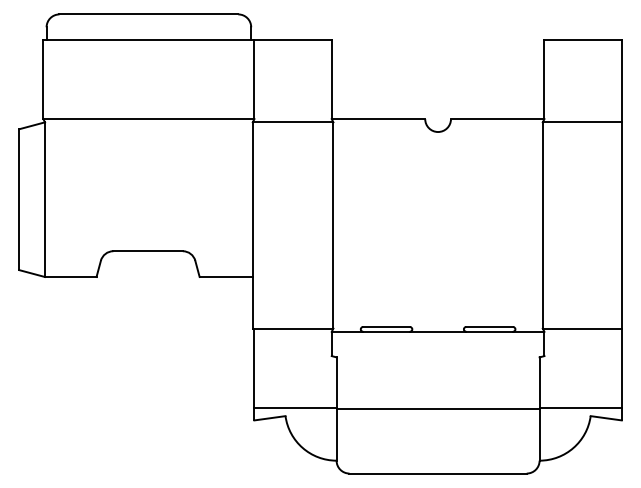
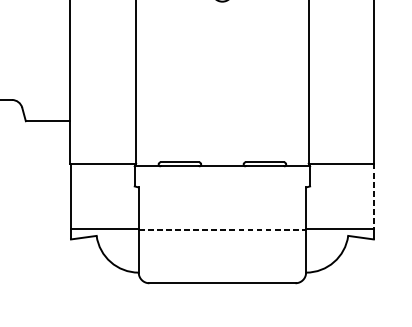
line: (621, 368) -> (373, 196), solid -> dashed
line: (438, 409) -> (222, 230), solid -> dashed

